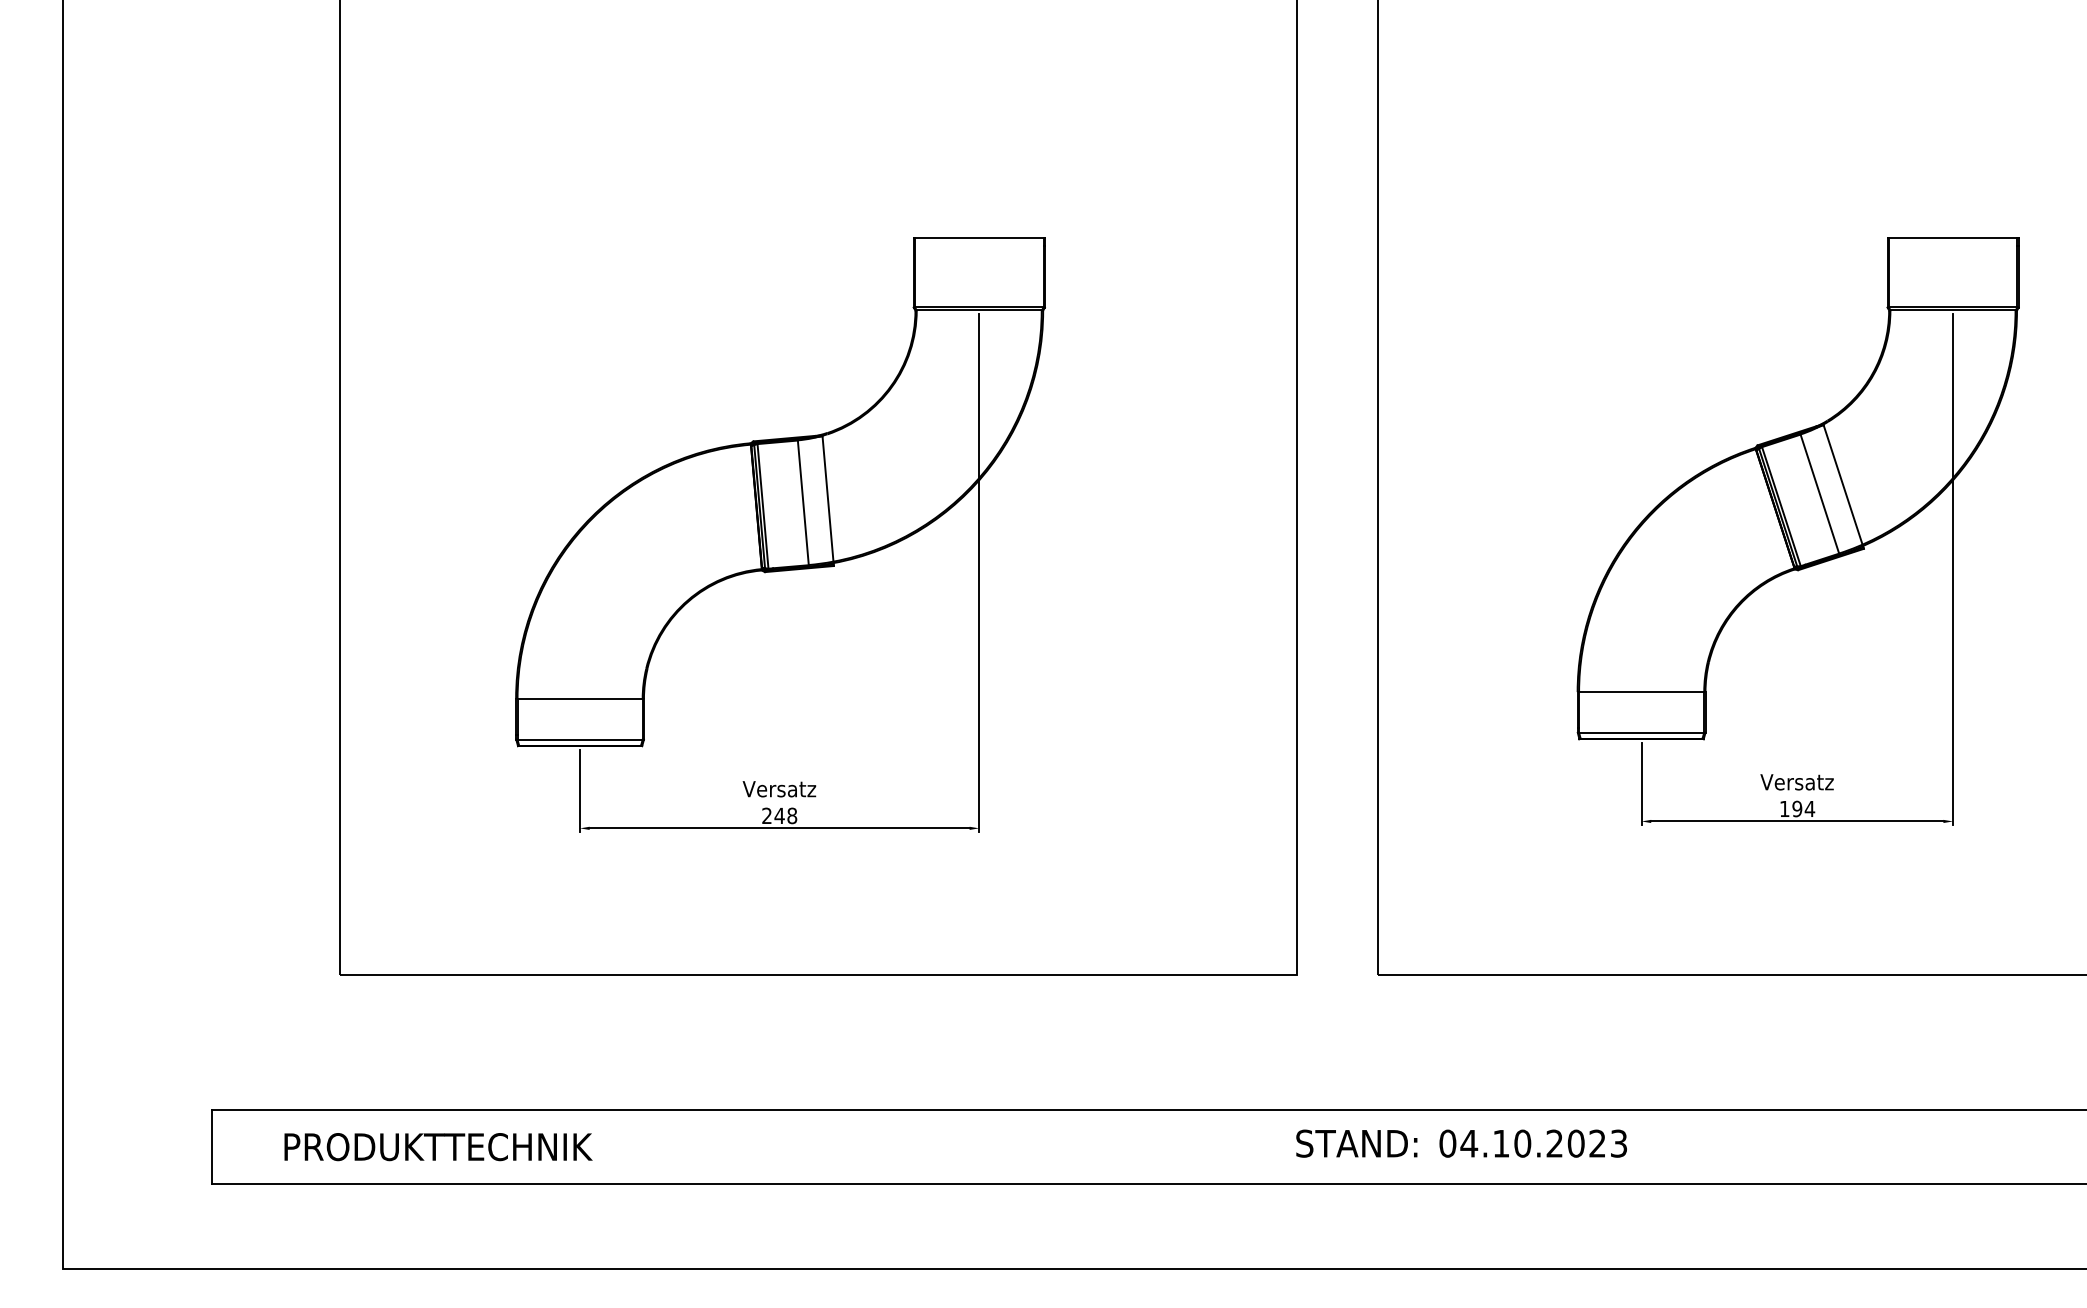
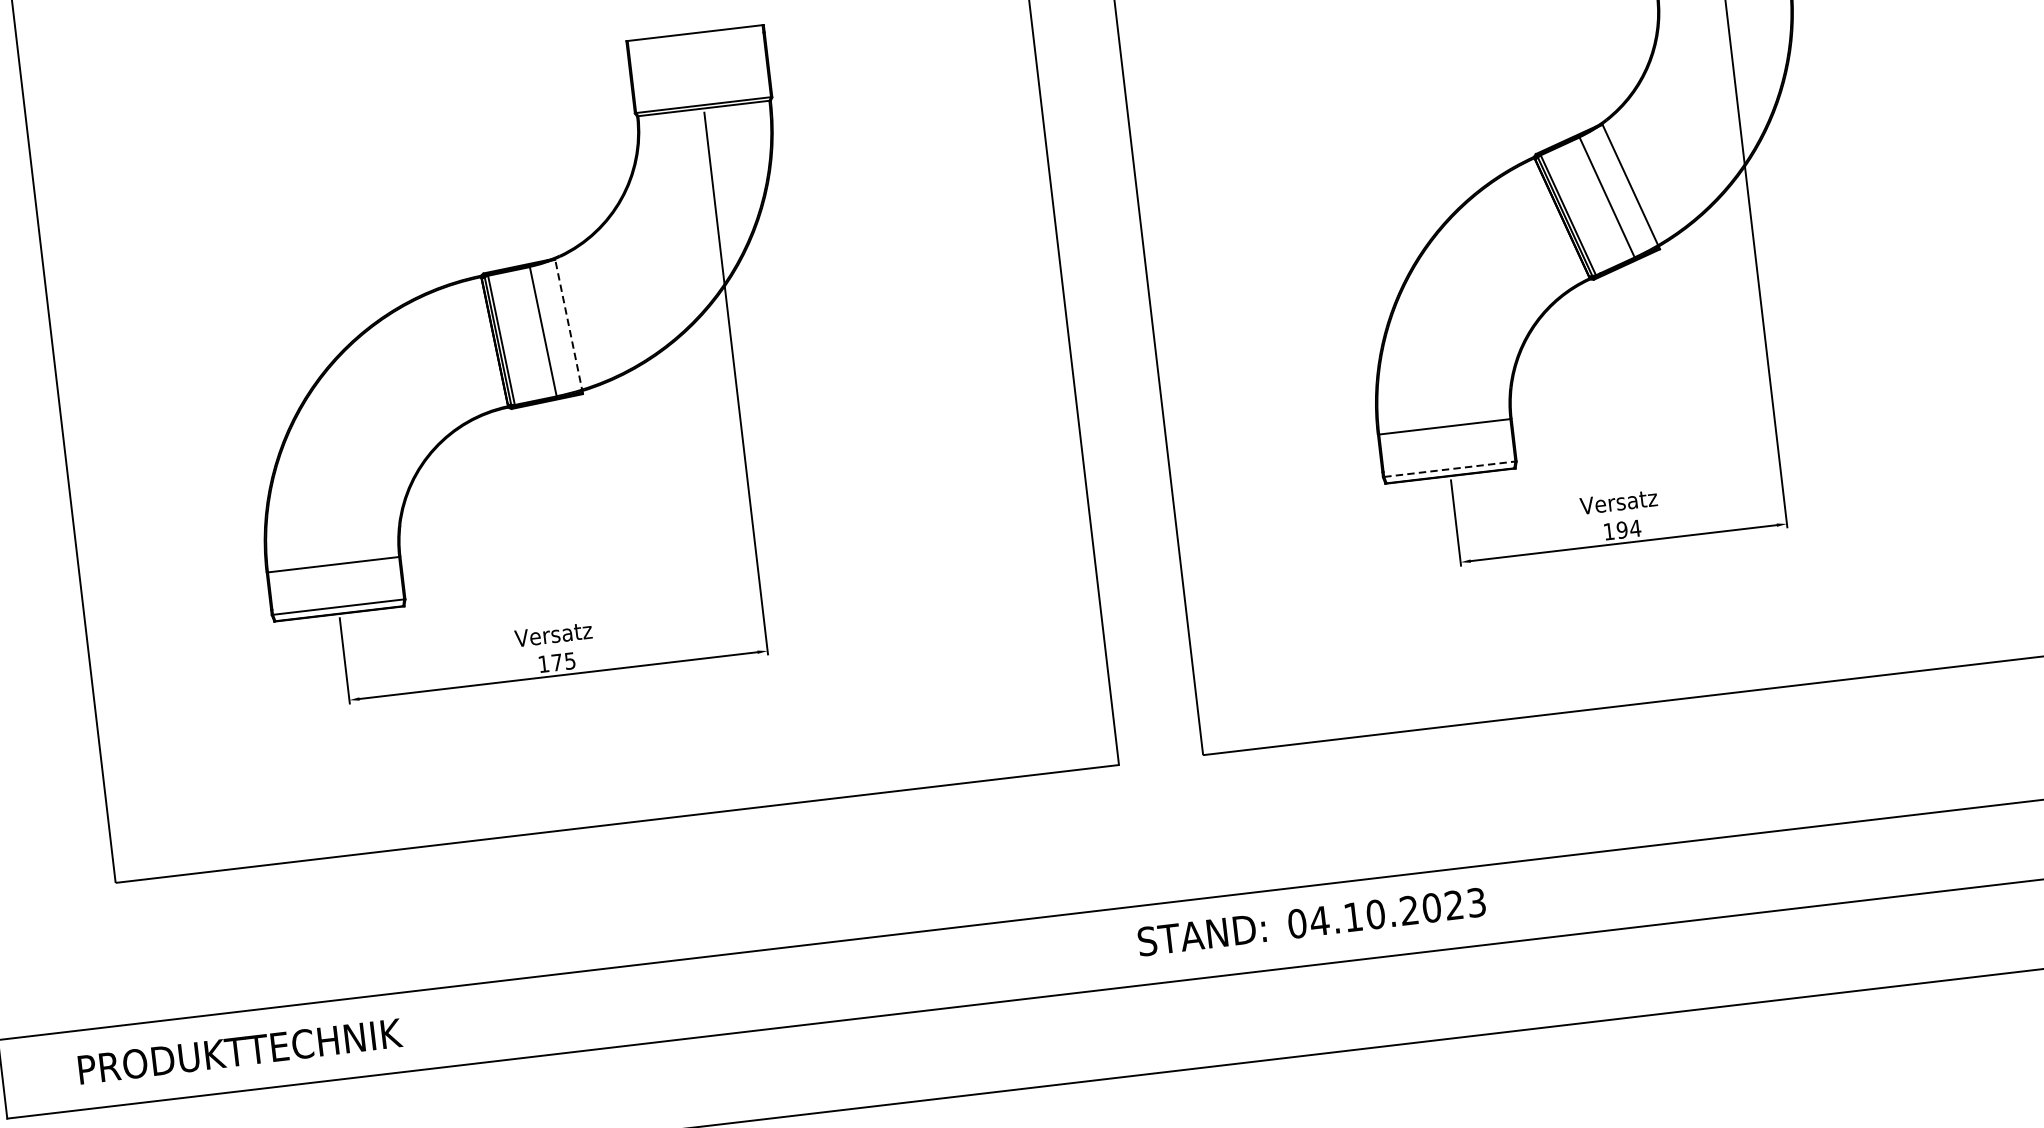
line: (828, 500) -> (569, 326), solid -> dashed
line: (1641, 732) -> (1449, 469), solid -> dashed
text: (779, 815) -> (556, 662), 248 -> 175

